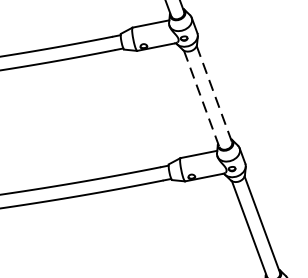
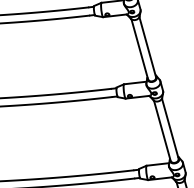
line: (214, 94) -> (147, 47), dashed -> solid
line: (201, 99) -> (139, 49), dashed -> solid

